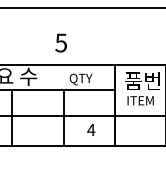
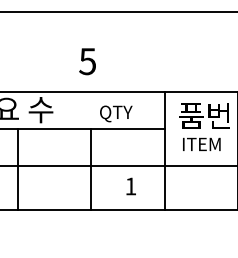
text: (91, 130) -> (131, 187), 4 -> 1

